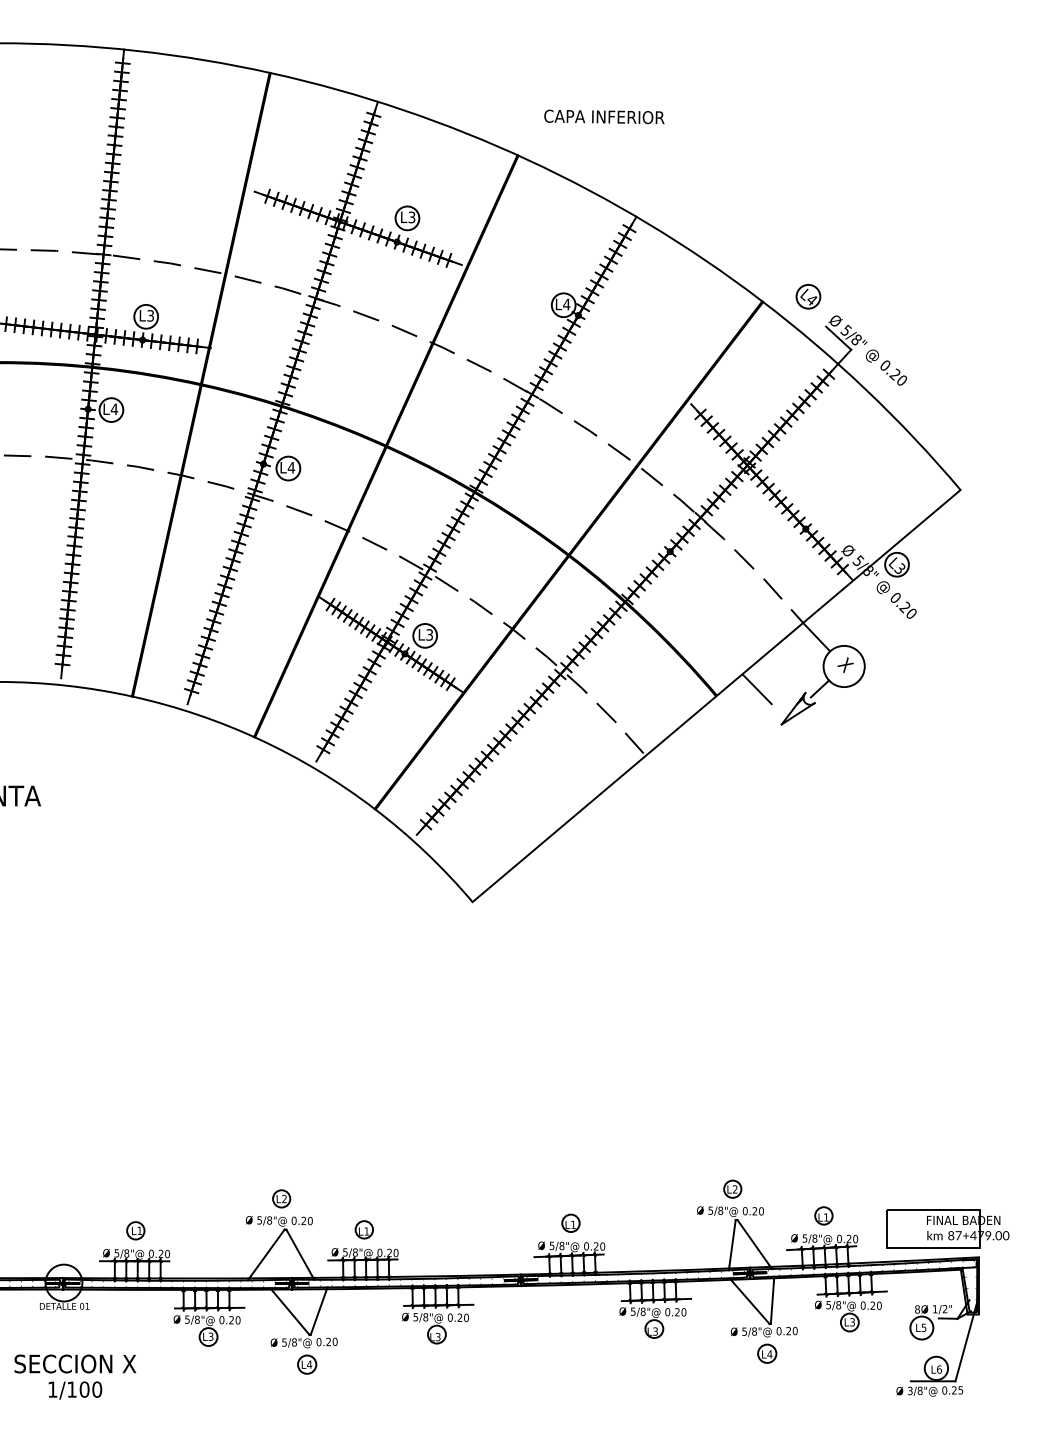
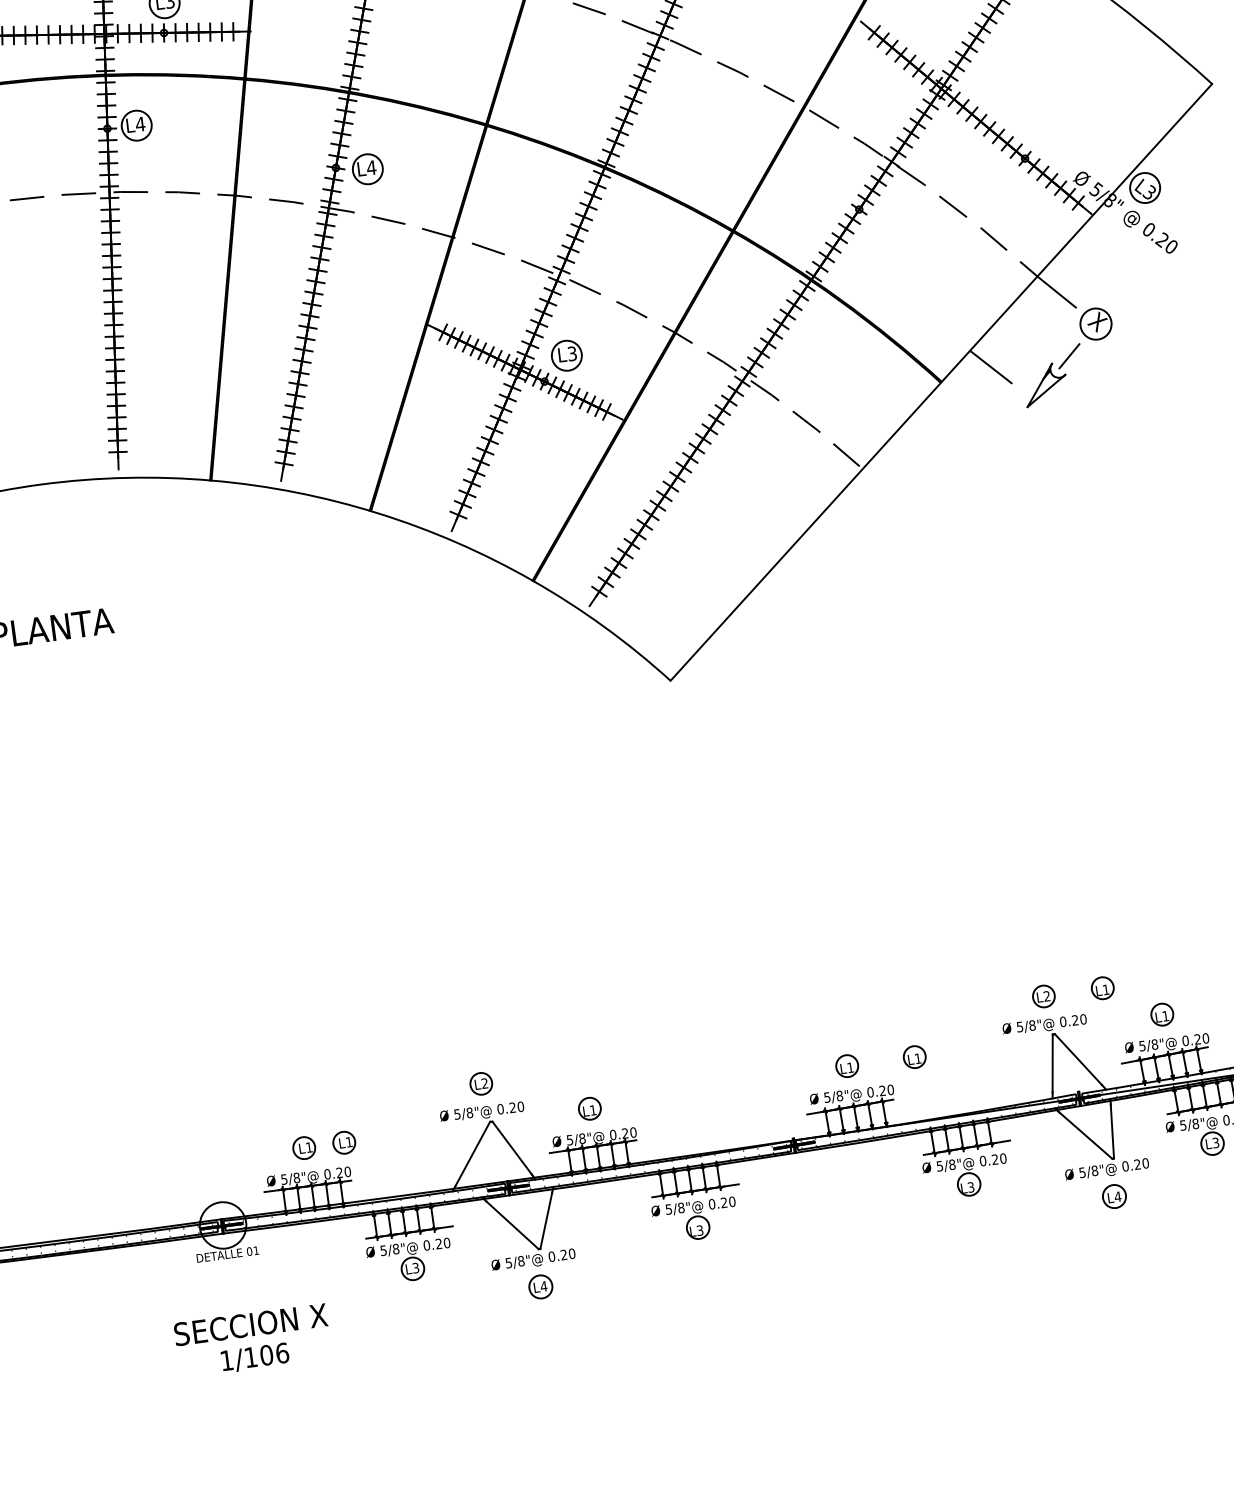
circle: (843, 666) -> (1095, 324), size x0.6
part: (779, 1188) -> (1102, 987), added
part: (624, 1222) -> (914, 1056), added
part: (167, 1230) -> (343, 1142), added
text: (97, 1389) -> (282, 1352), 1/100 -> 1/106

